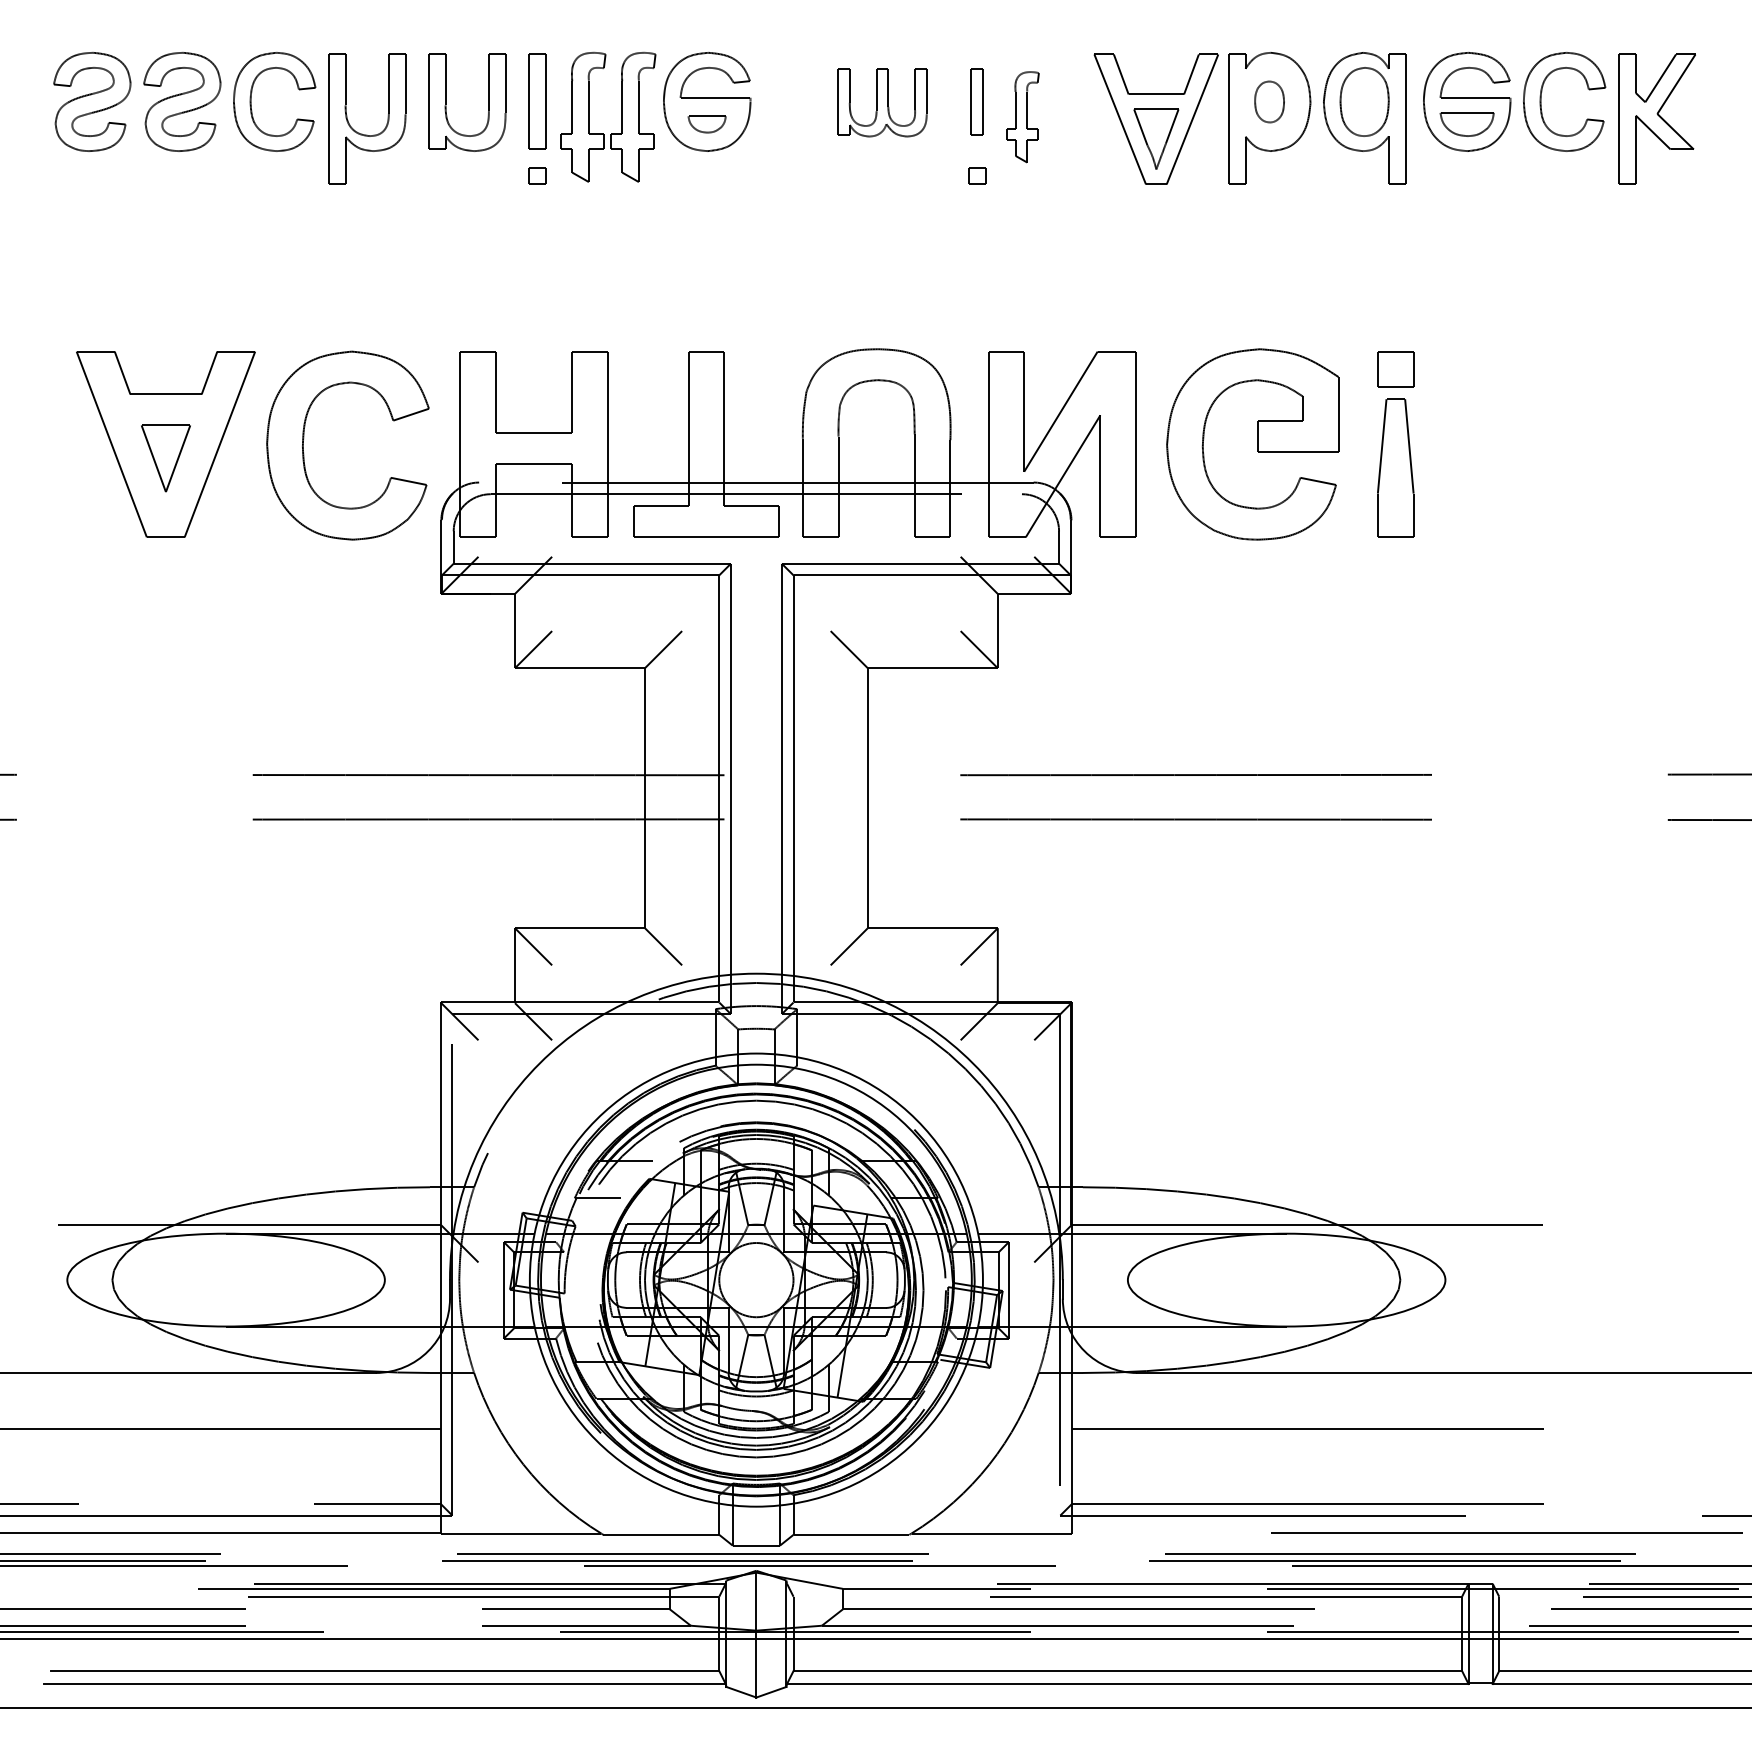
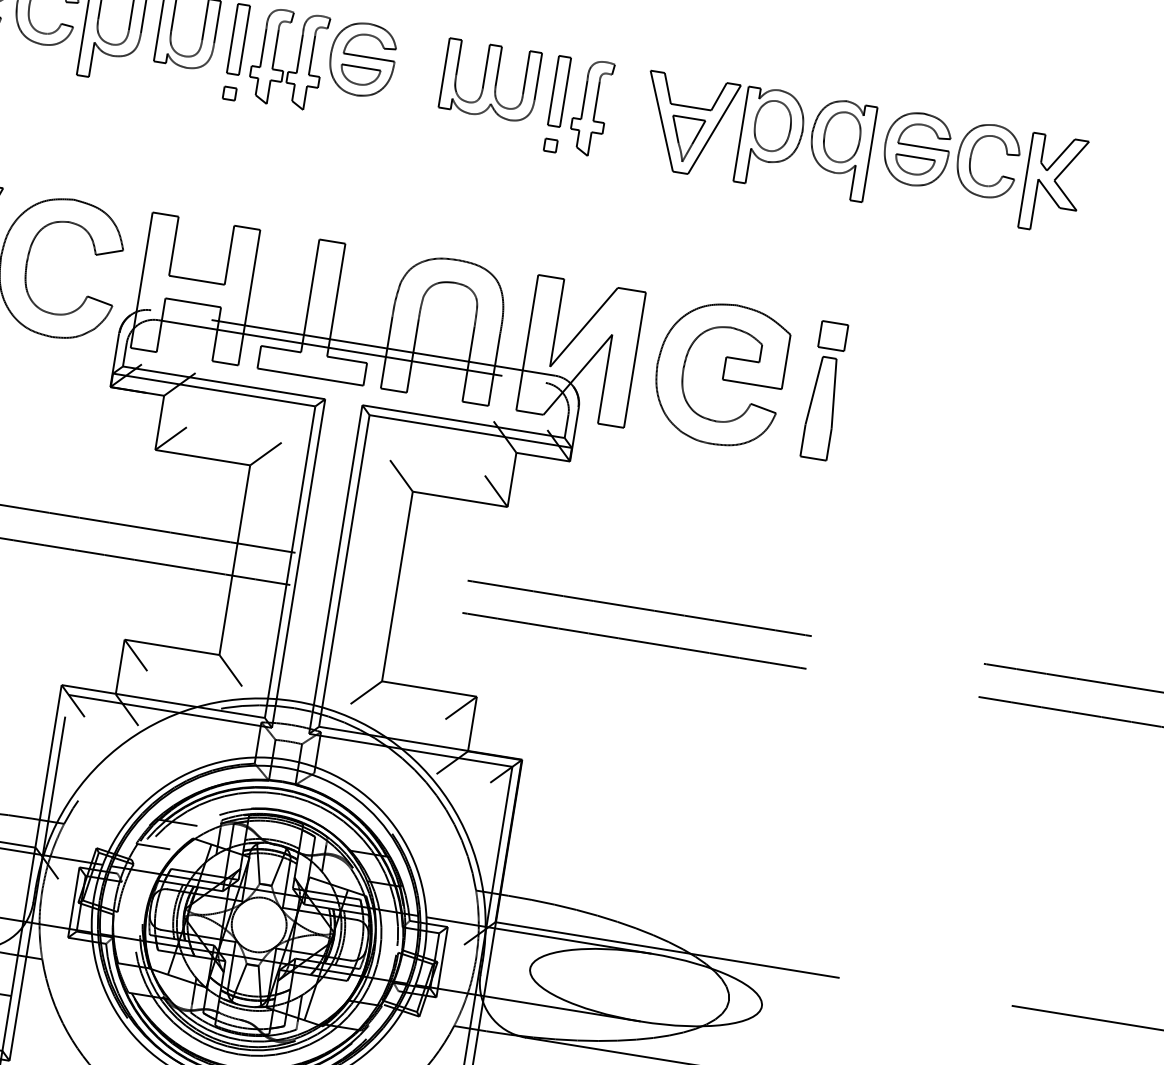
part: (977, 101) -> (559, 91), size x1.43
part: (1269, 101) -> (772, 125), size x1.67
part: (882, 102) -> (490, 80), size x1.43
part: (1023, 116) -> (591, 107), size x1.43
part: (706, 124) -> (359, 75), size x1.43

